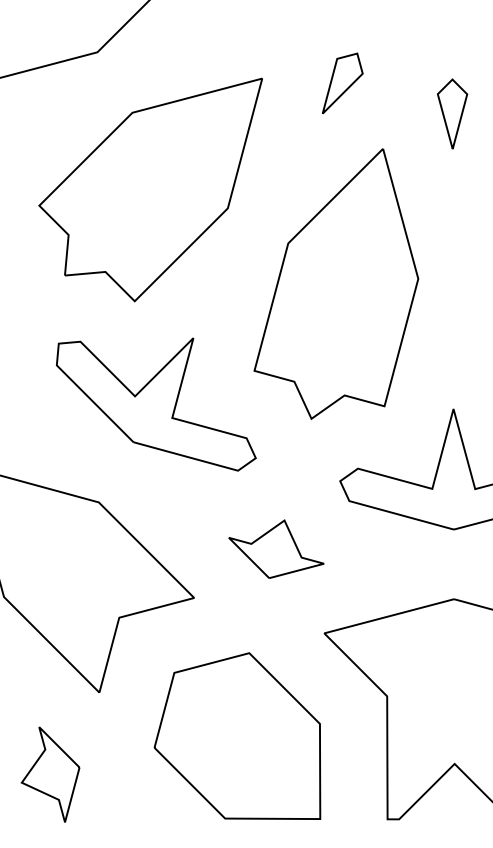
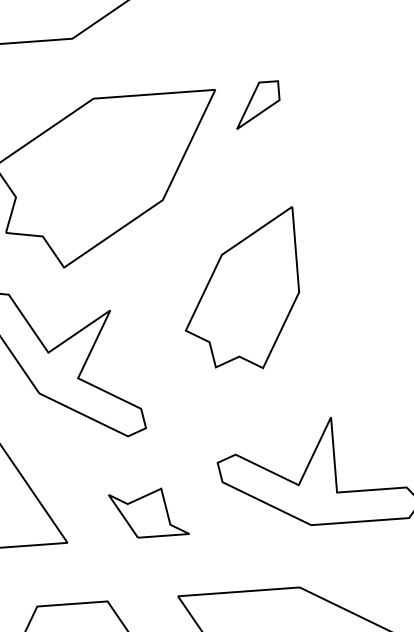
part: (342, 83) -> (259, 105), moved
part: (452, 113) -> (379, 152), removed
part: (336, 283) -> (247, 285), size x0.7

